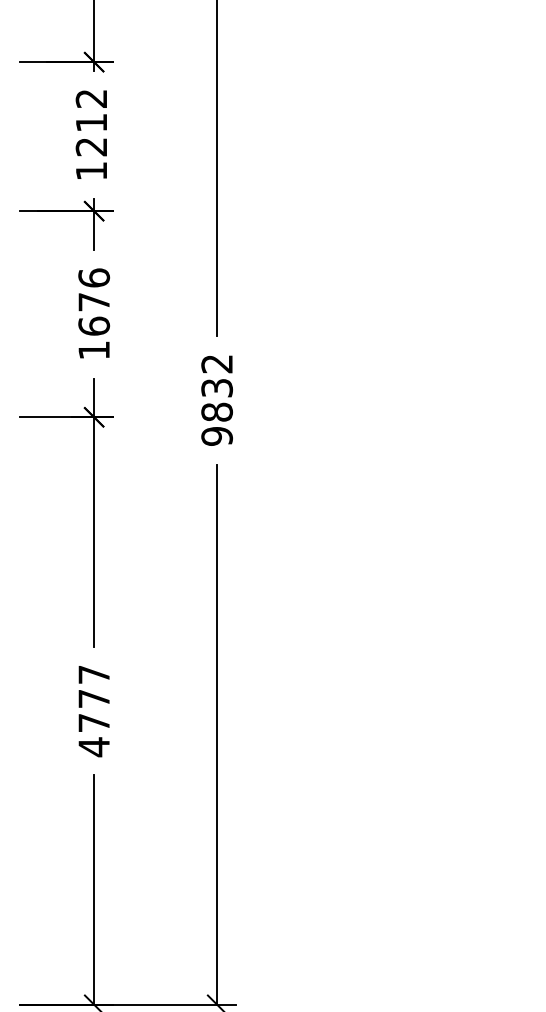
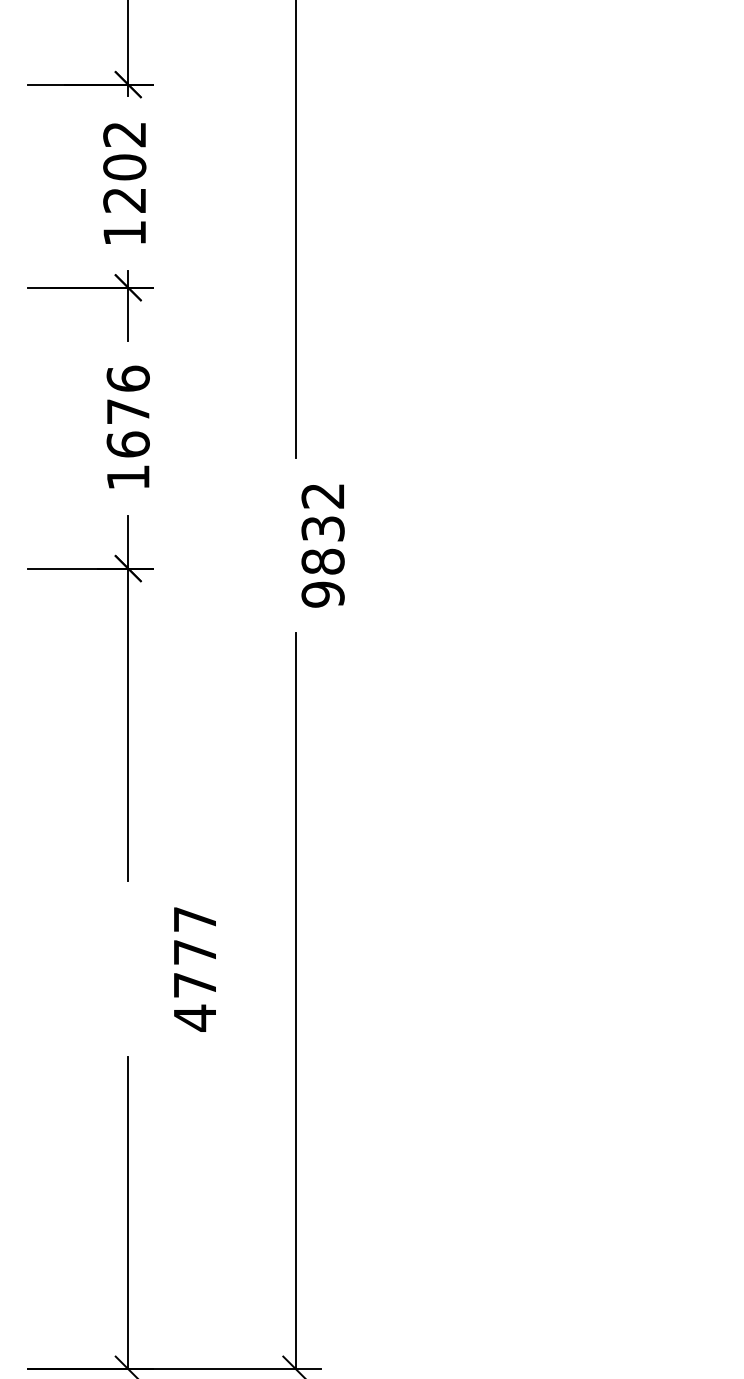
text: (91, 122) -> (124, 166), 1212 -> 1202
text: (216, 400) -> (322, 545), moved
text: (93, 711) -> (194, 969), moved

